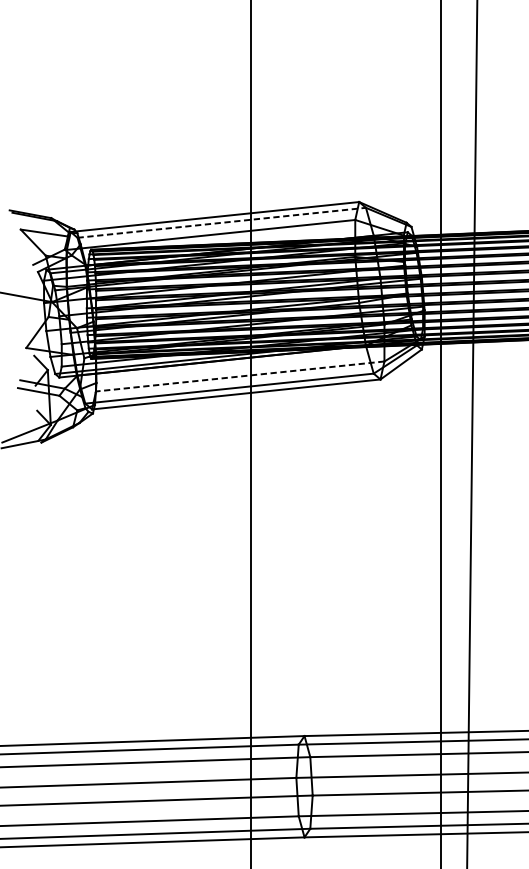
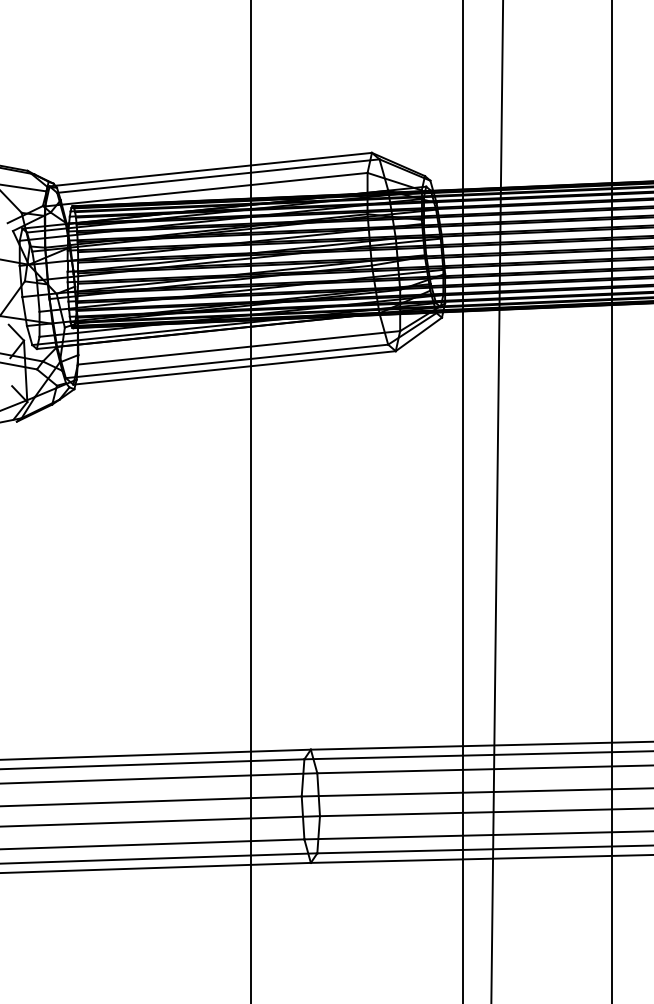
line: (221, 223) -> (218, 176), dashed -> solid
line: (239, 376) -> (238, 347), dashed -> solid

